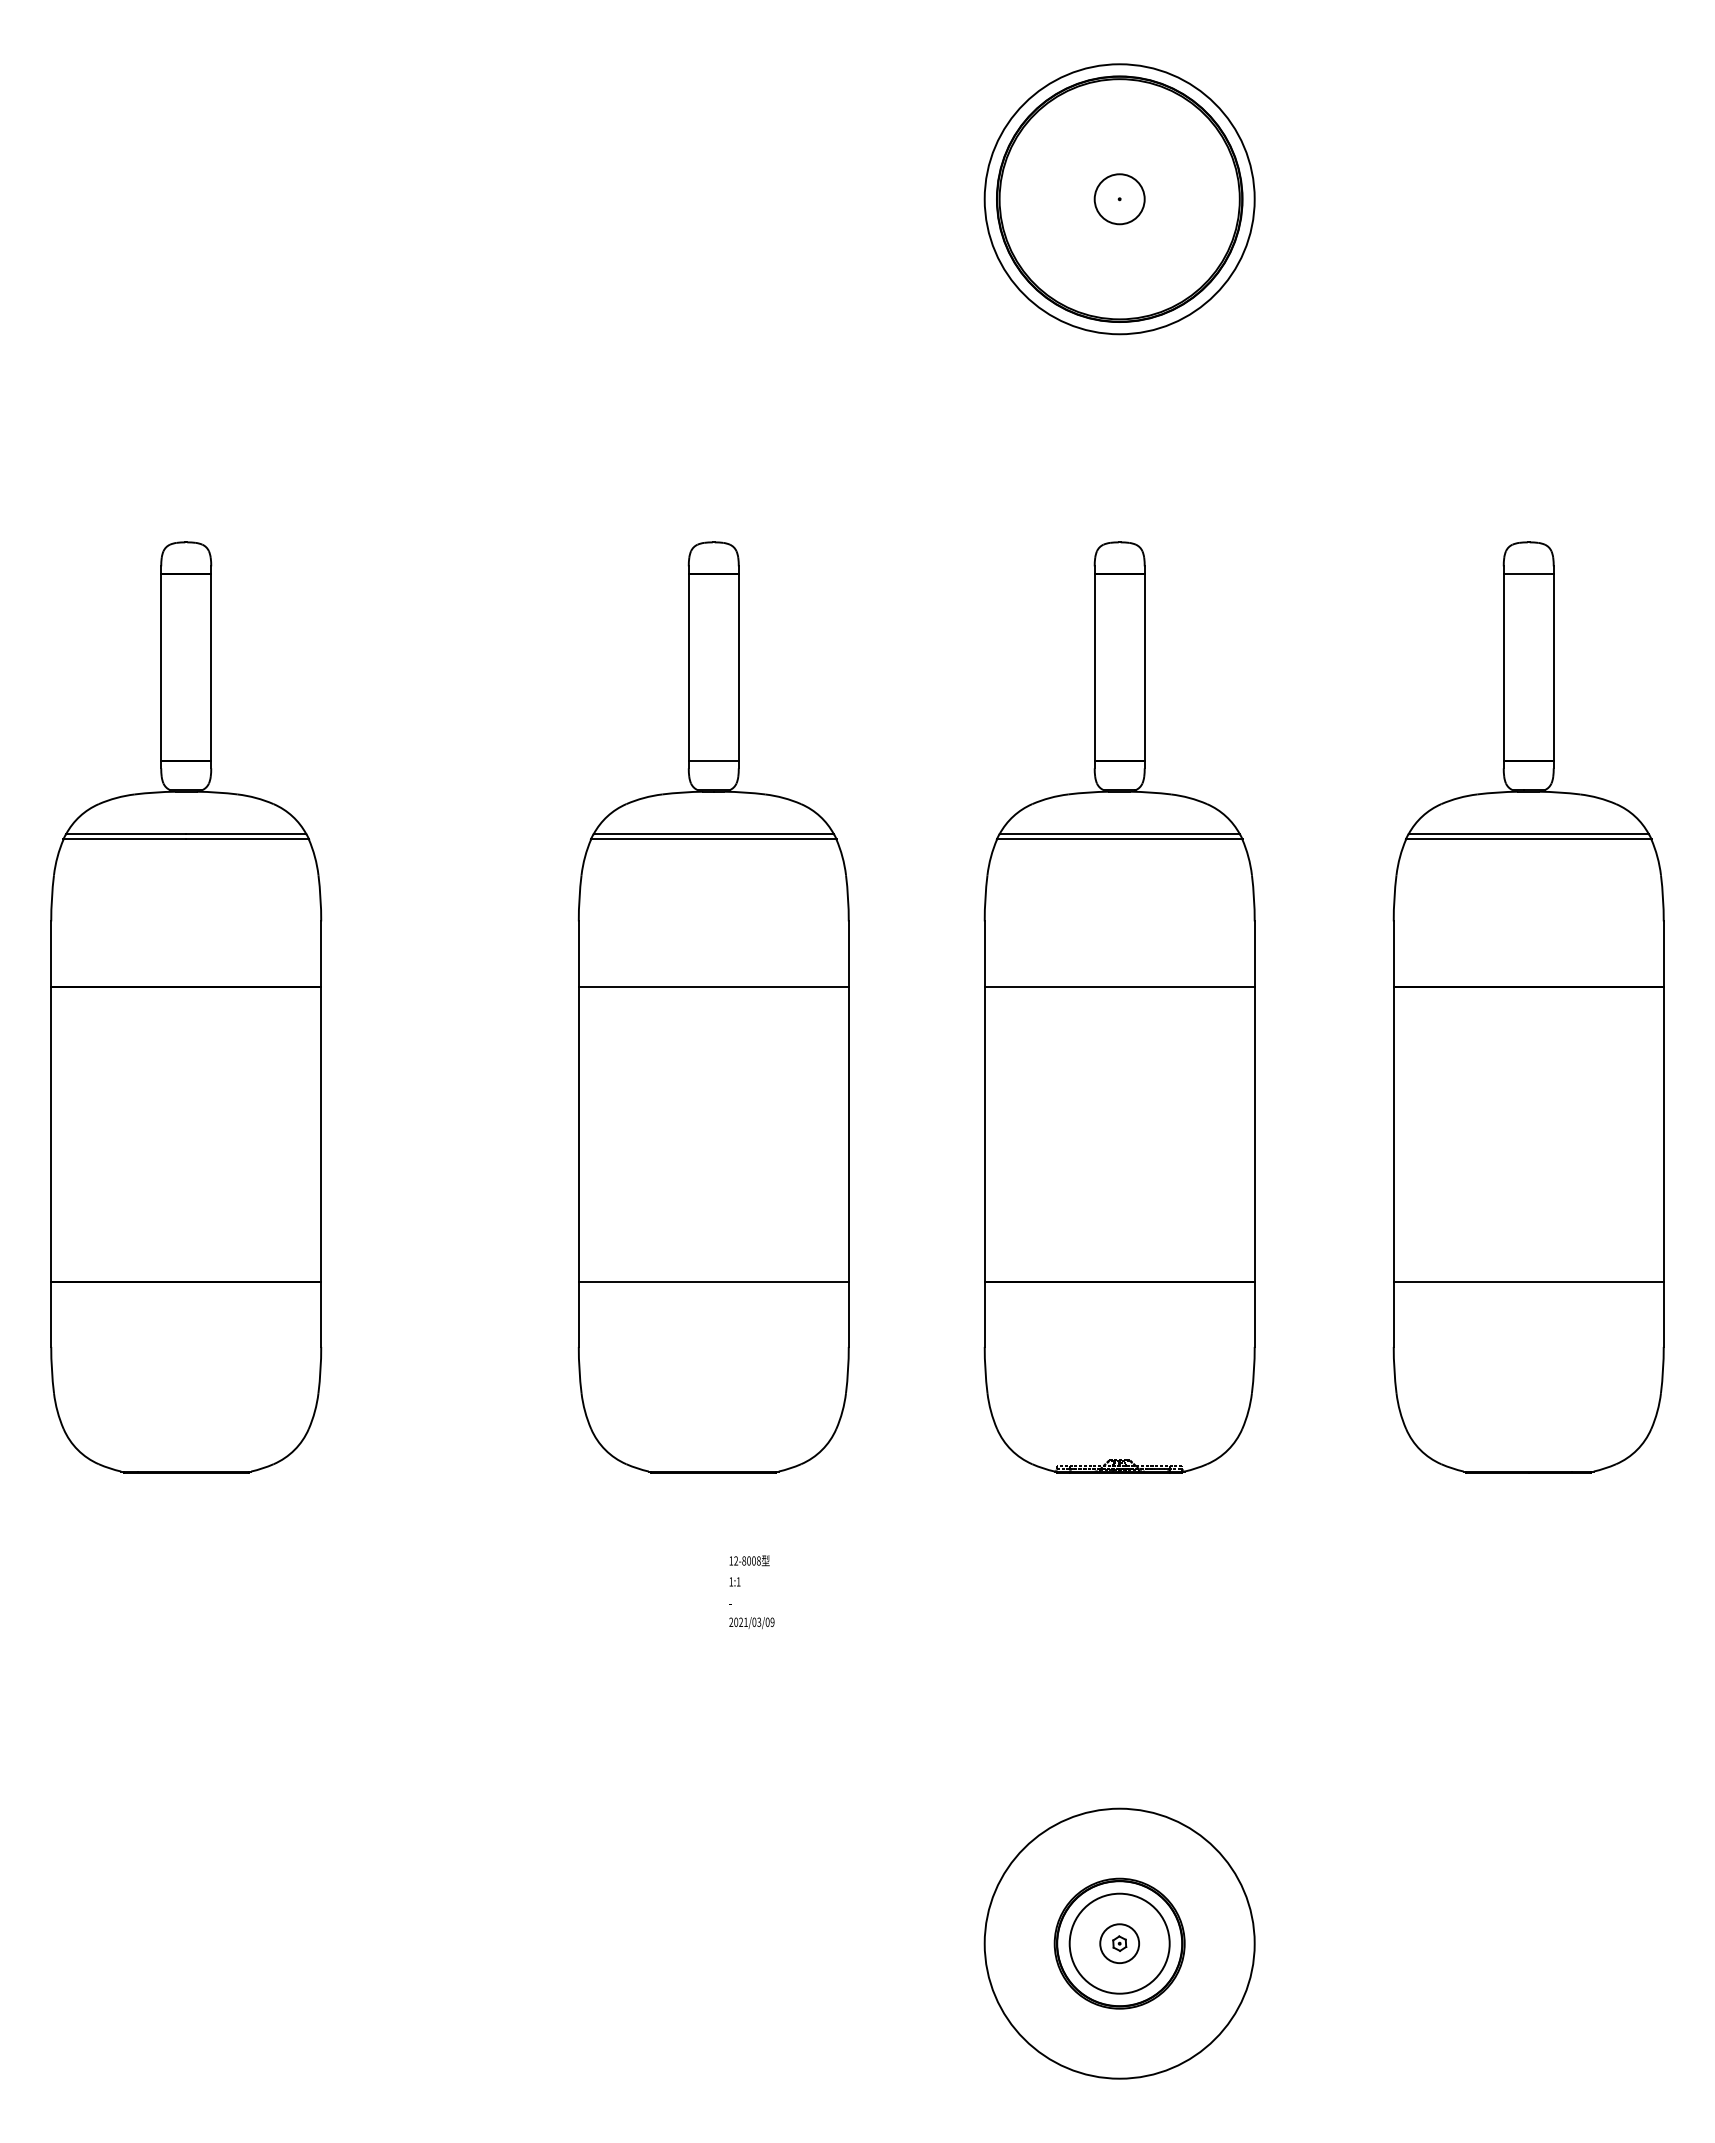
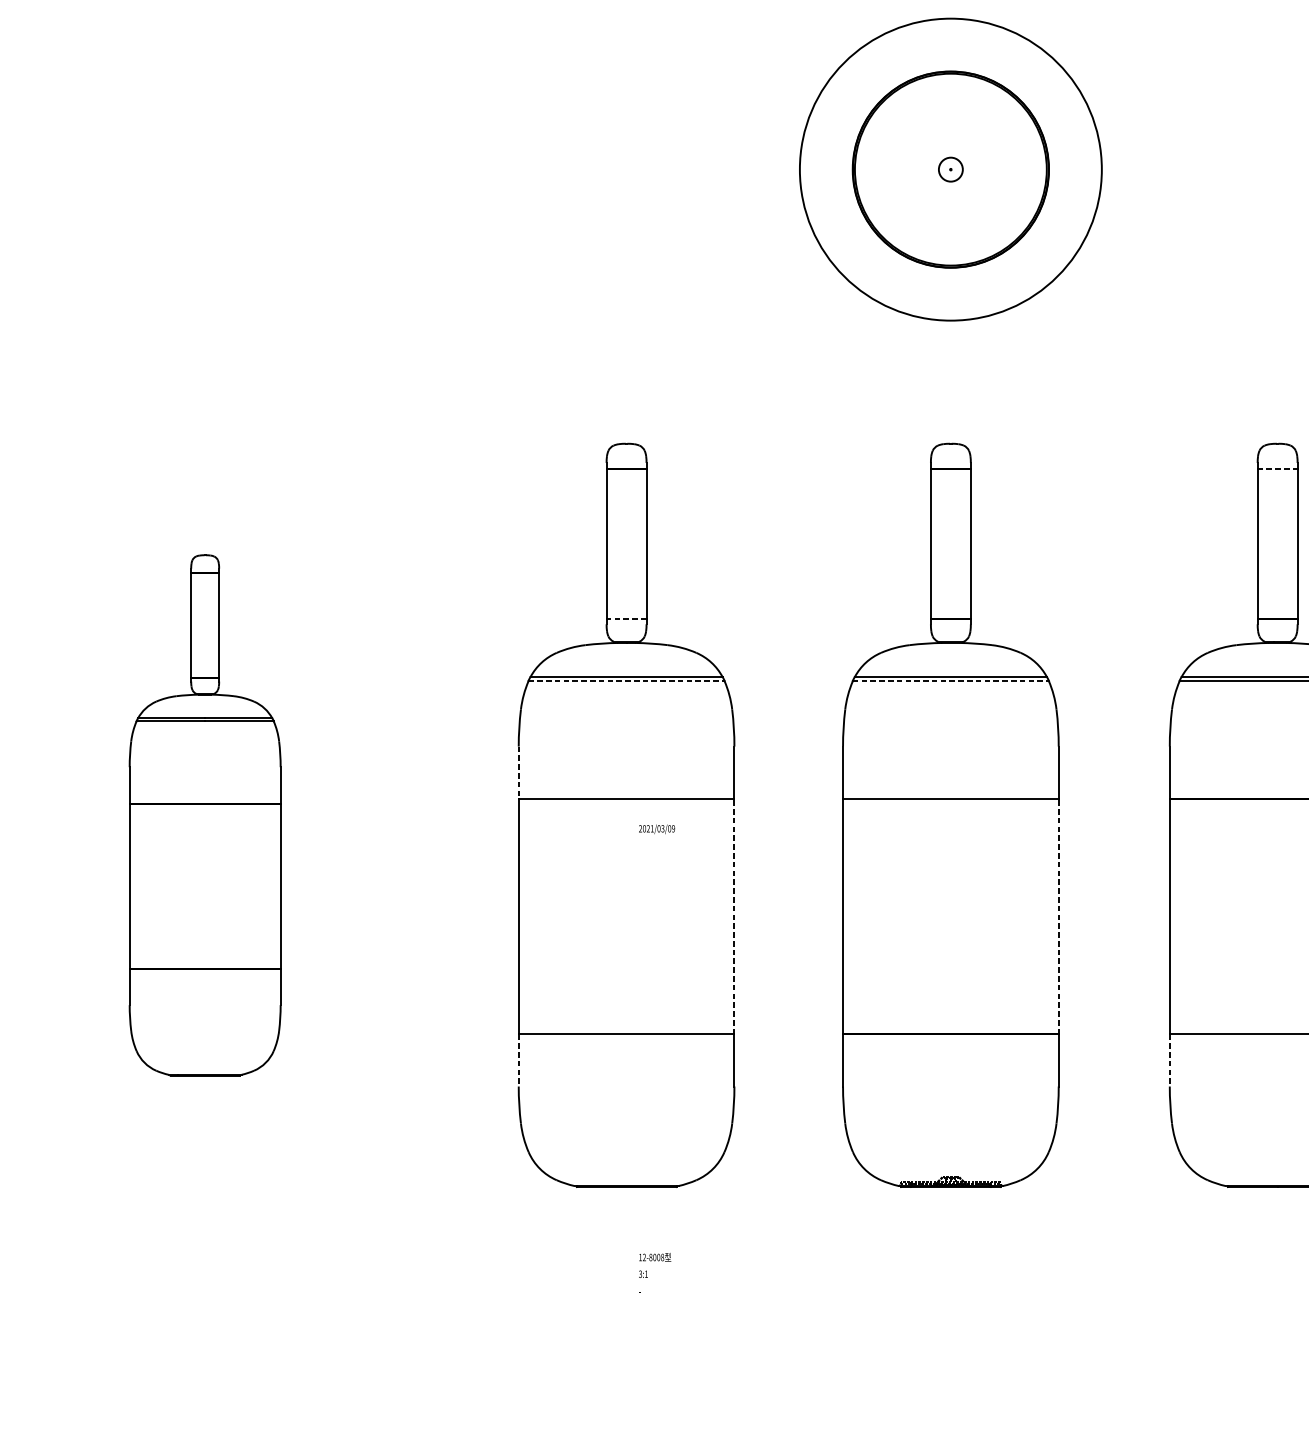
circle: (1119, 199) -> (950, 169), size x0.6
circle: (1119, 199) -> (950, 169), size x1.4
line: (1528, 573) -> (1277, 468), solid -> dashed
line: (713, 761) -> (626, 618), solid -> dashed
line: (713, 839) -> (626, 681), solid -> dashed
line: (1119, 839) -> (950, 681), solid -> dashed
line: (578, 954) -> (518, 773), solid -> dashed
part: (186, 1007) -> (205, 815), size x0.7
line: (848, 1133) -> (734, 916), solid -> dashed
line: (1254, 1133) -> (1058, 916), solid -> dashed
line: (578, 1314) -> (518, 1060), solid -> dashed
line: (1393, 1314) -> (1169, 1060), solid -> dashed
text: (731, 1581) -> (640, 1273), 1:1 -> 3:1
text: (751, 1622) -> (656, 828), moved

